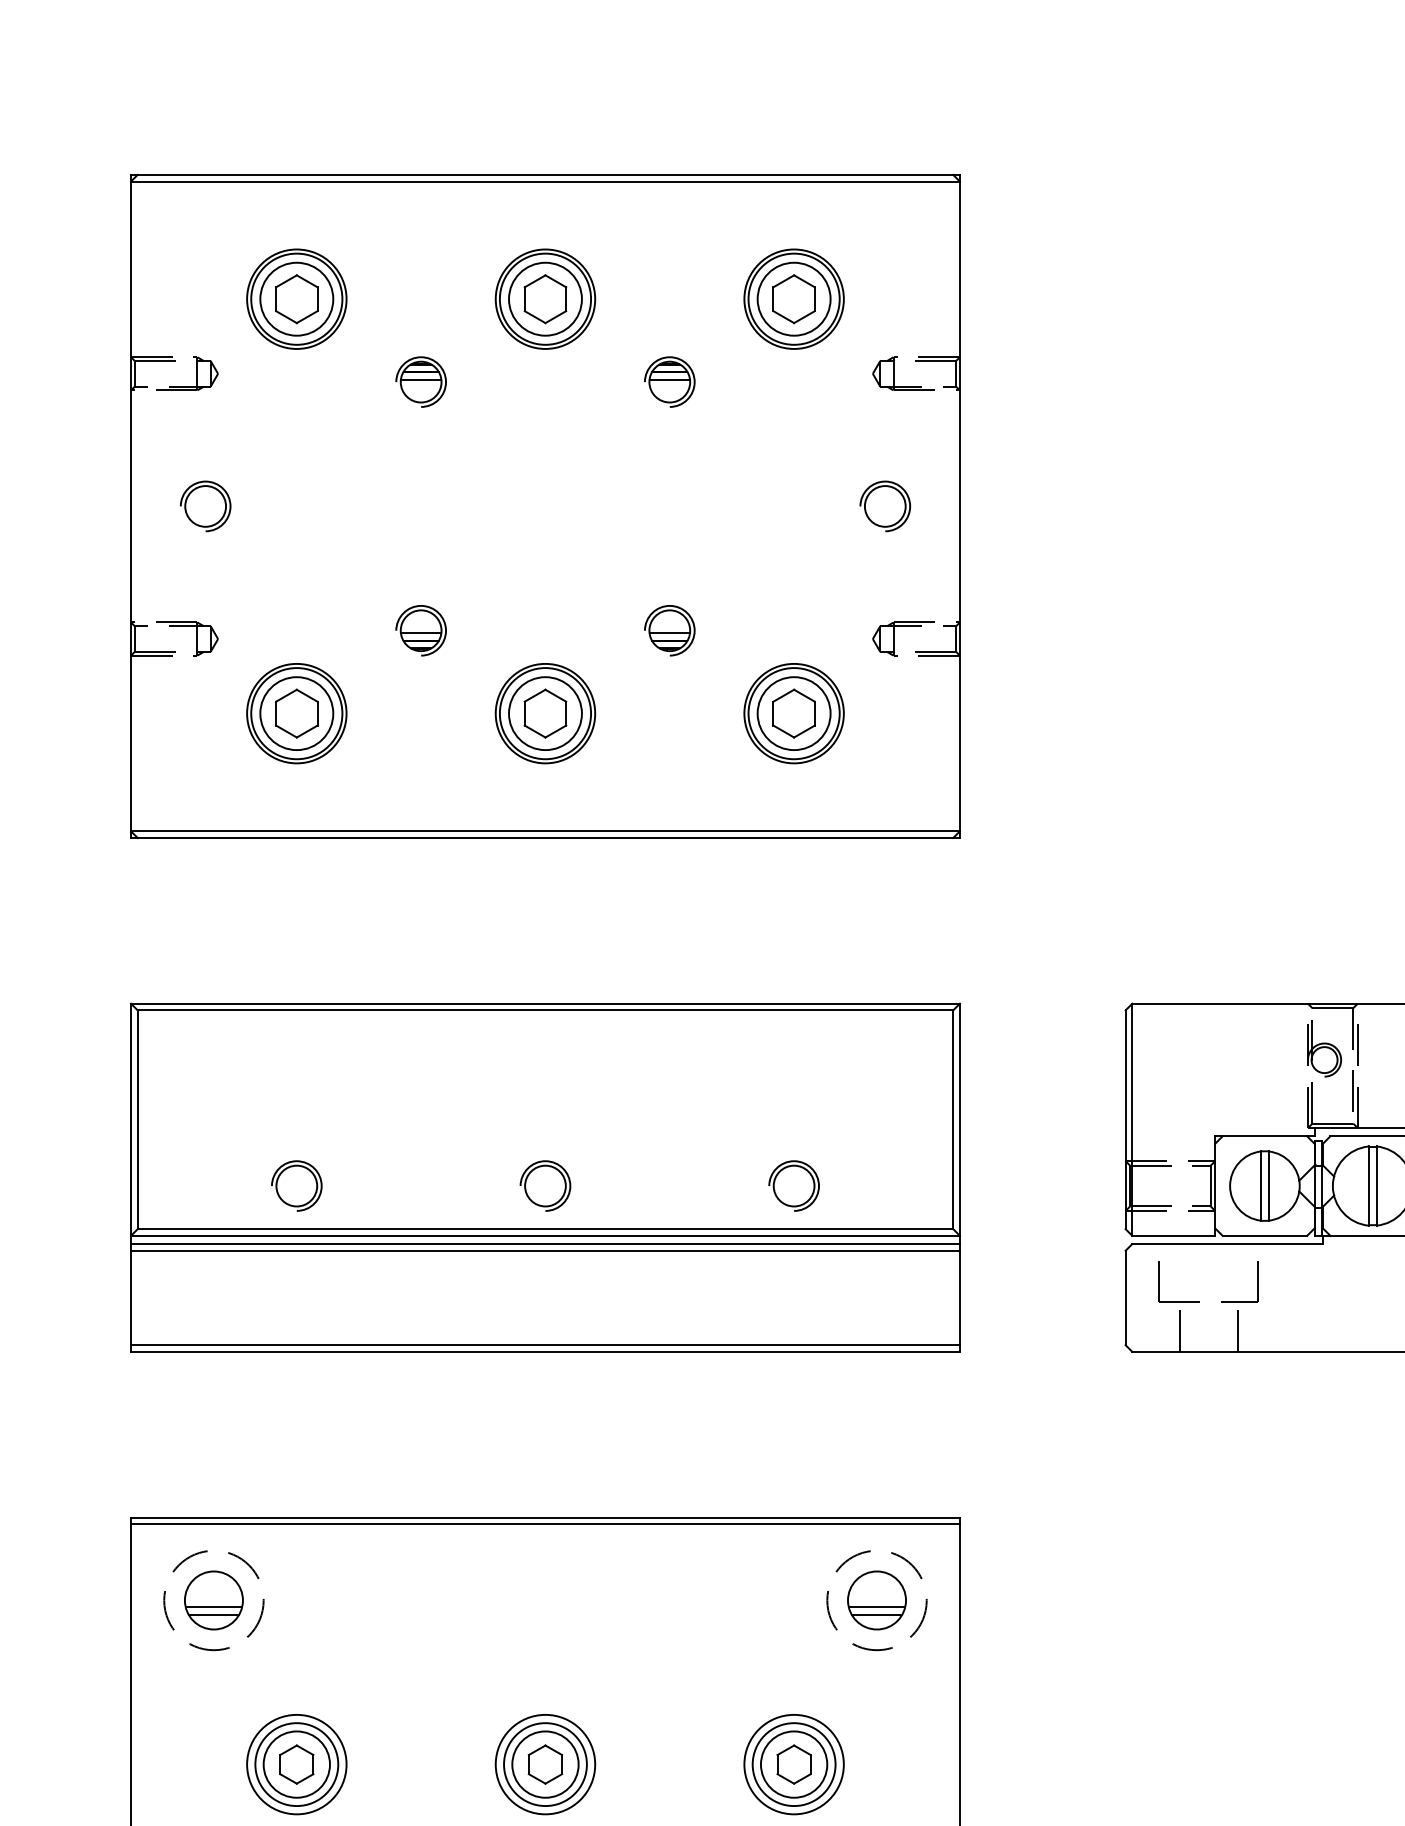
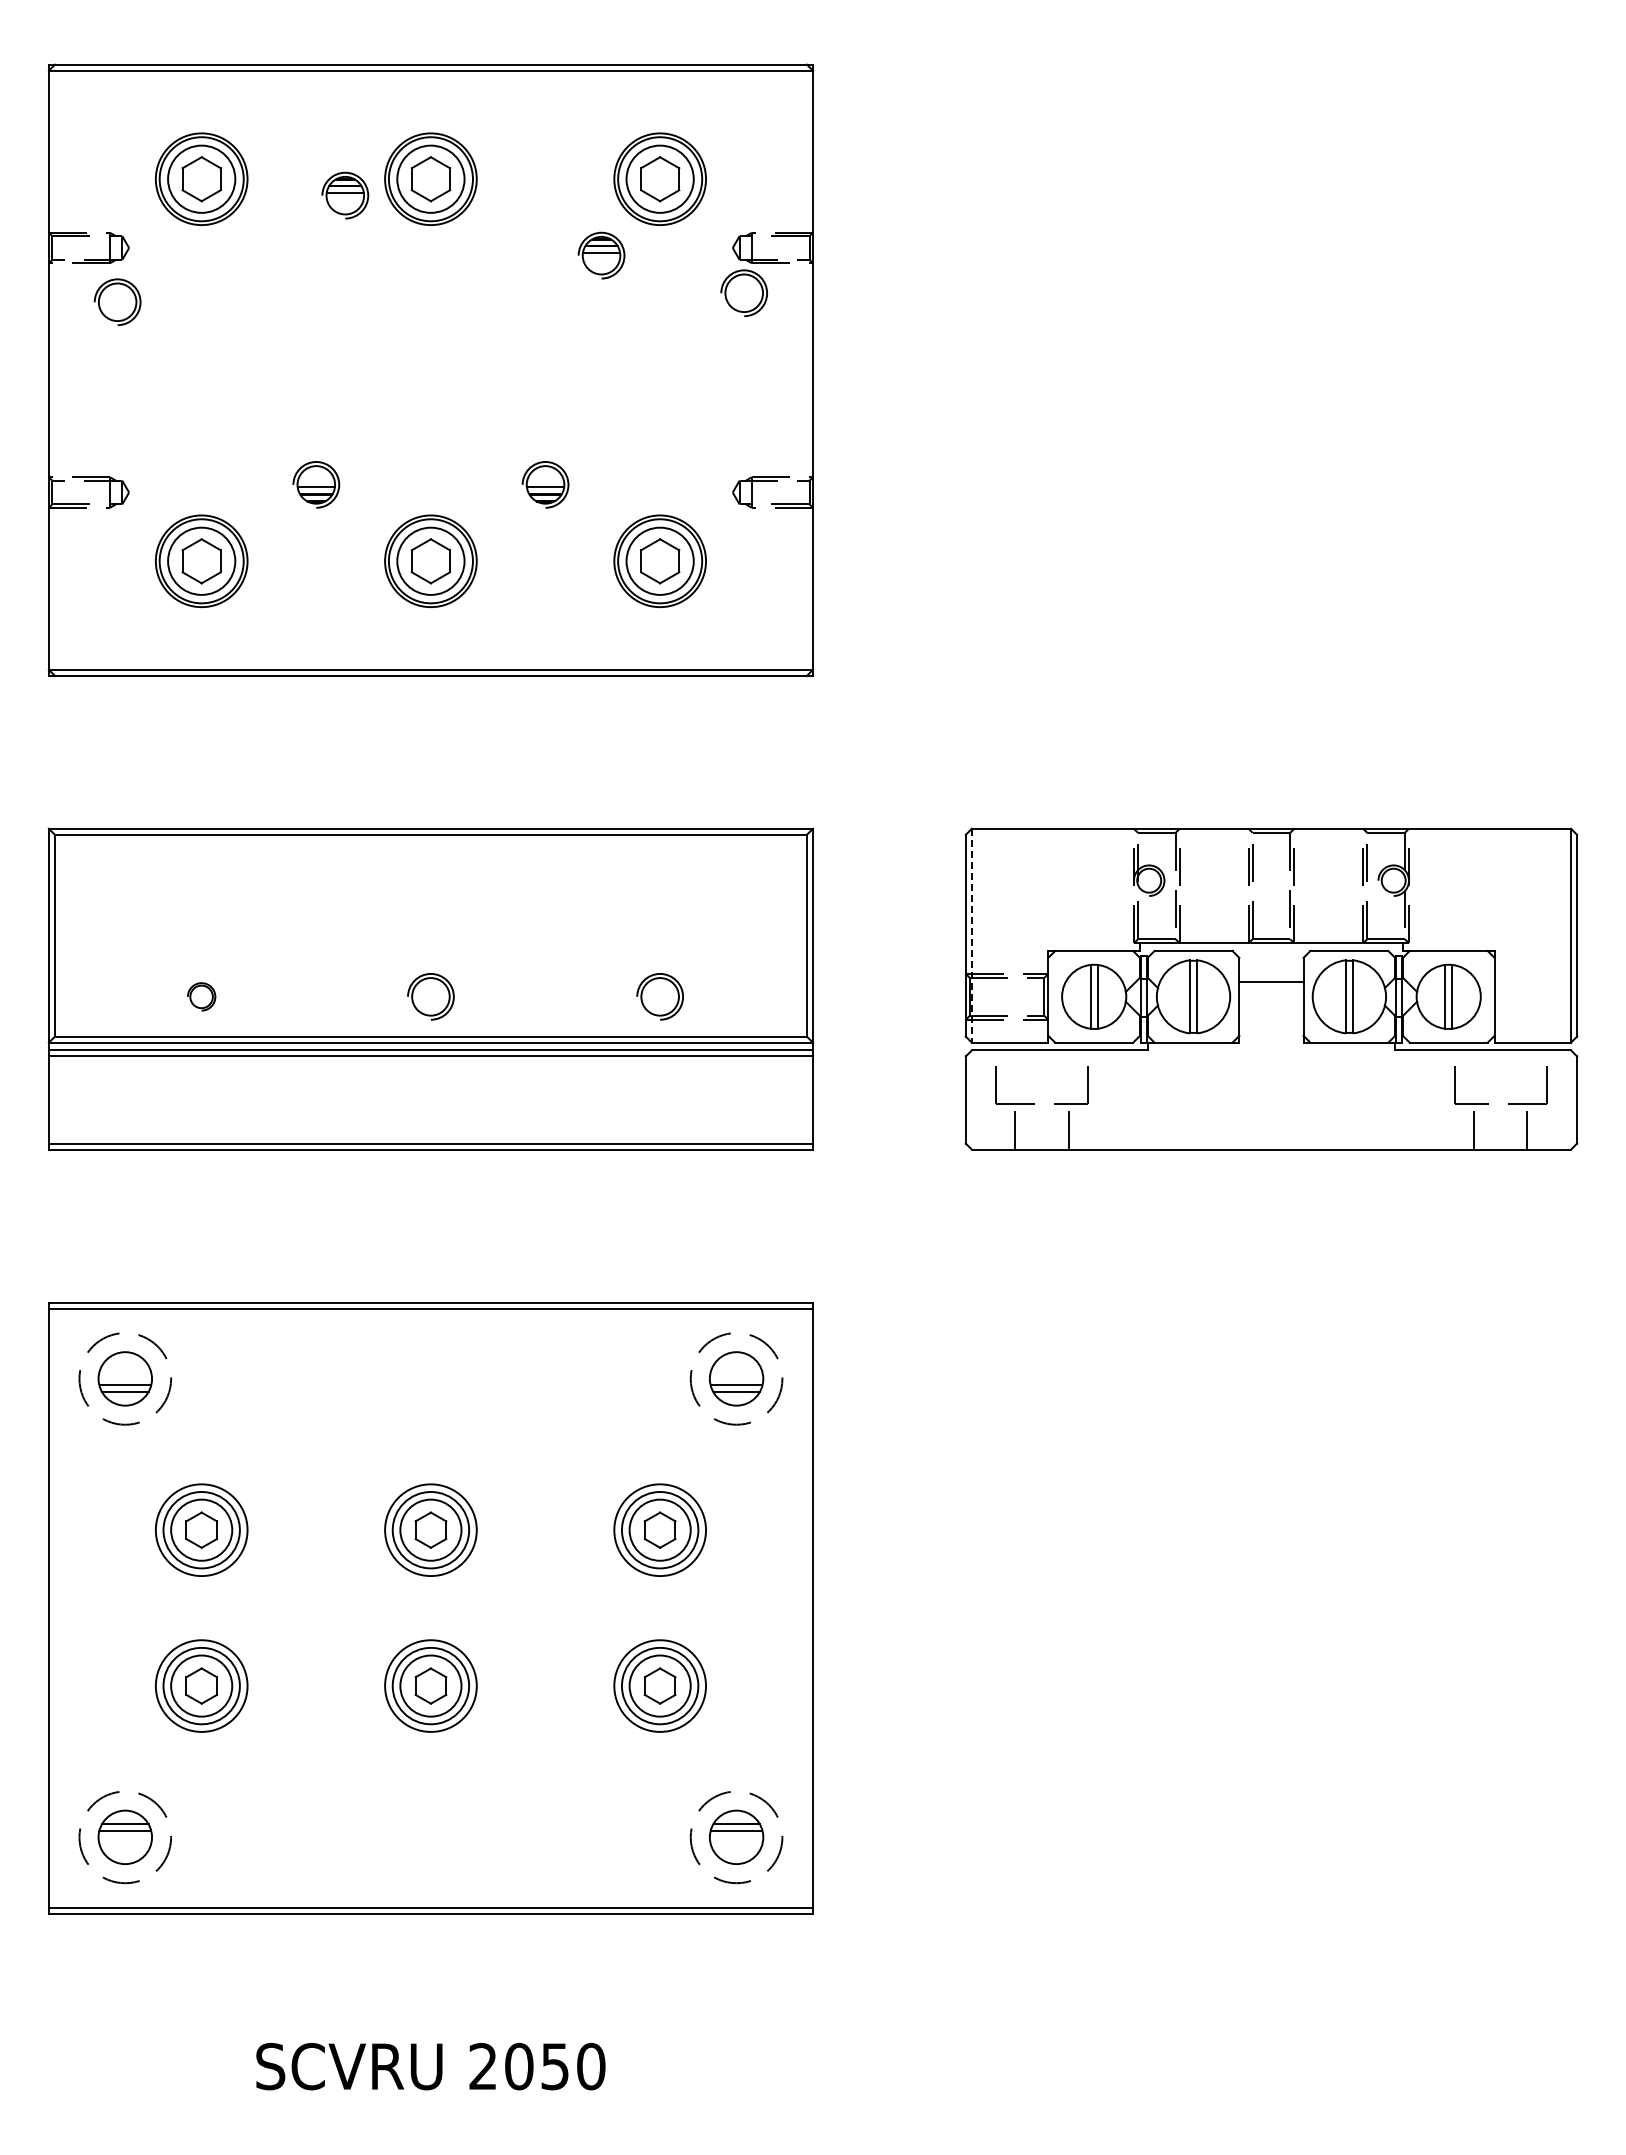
part: (421, 381) -> (345, 195), moved
part: (669, 381) -> (601, 255), moved
part: (205, 506) -> (117, 302), moved
part: (884, 506) -> (743, 293), moved
line: (1131, 1119) -> (971, 935), solid -> dashed
part: (296, 1185) -> (201, 996), size x0.6

